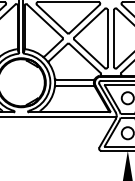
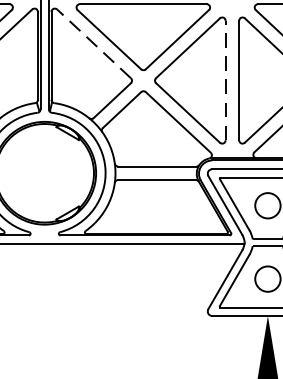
line: (44, 20) -> (93, 42), solid -> dashed
line: (107, 38) -> (225, 80), solid -> dashed

